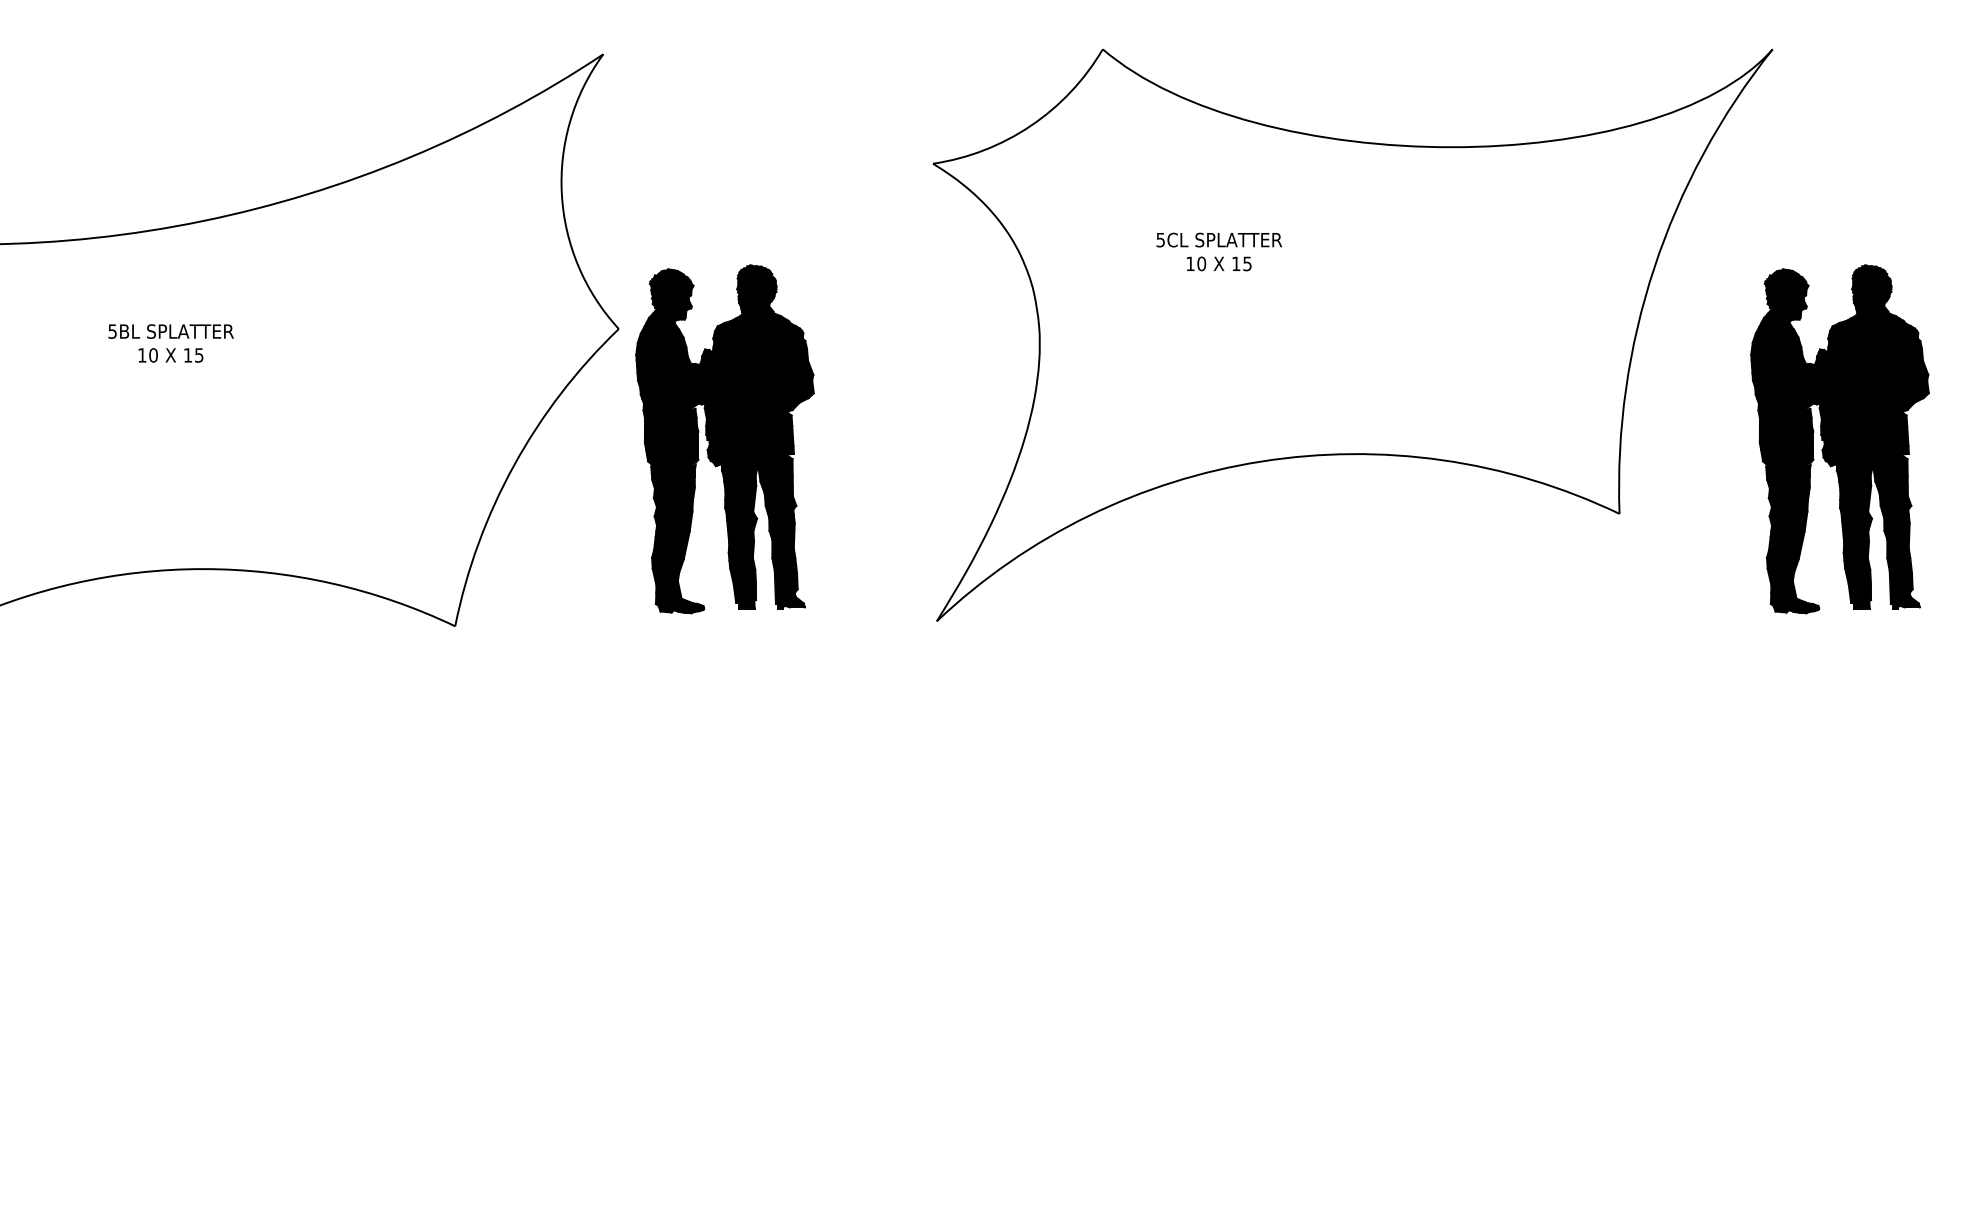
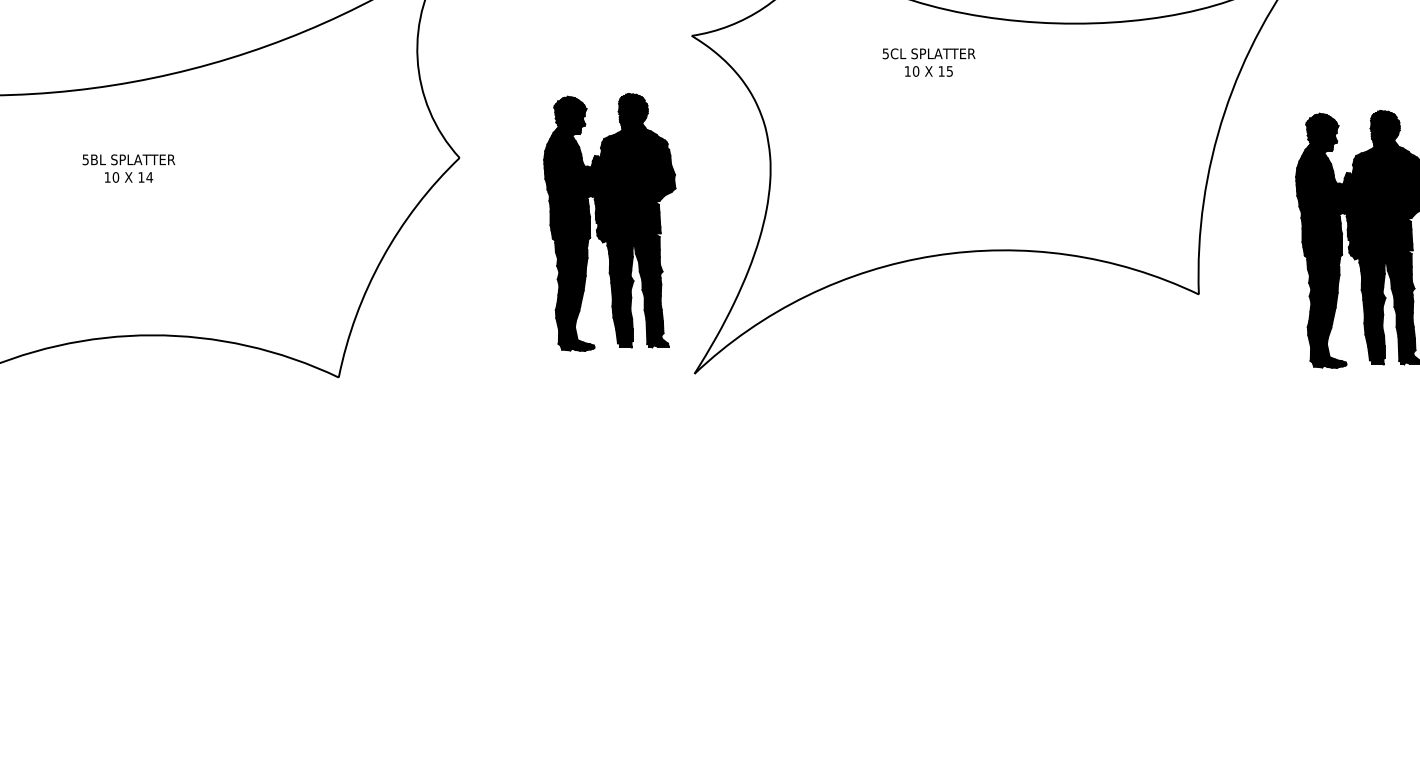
text: (1218, 251) -> (928, 62), moved
text: (198, 355) -> (149, 177), 15 -> 14
part: (724, 439) -> (609, 222), moved

